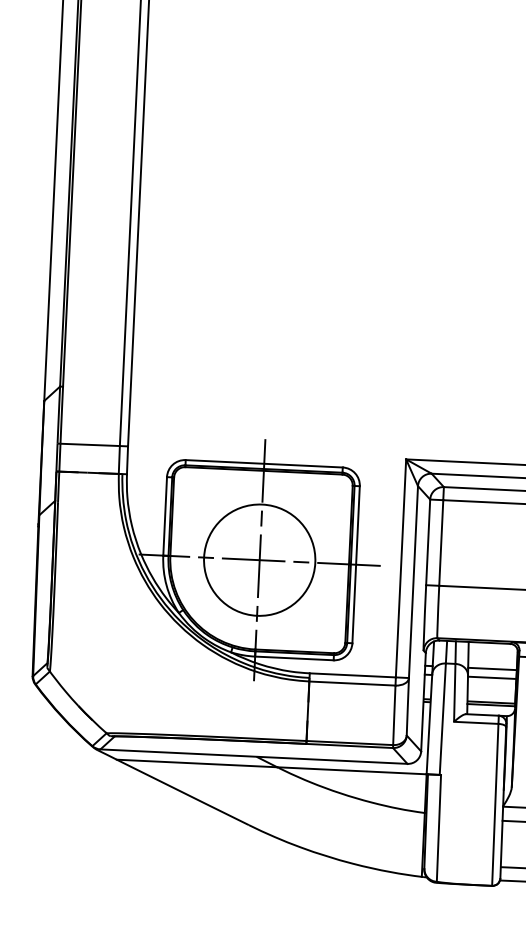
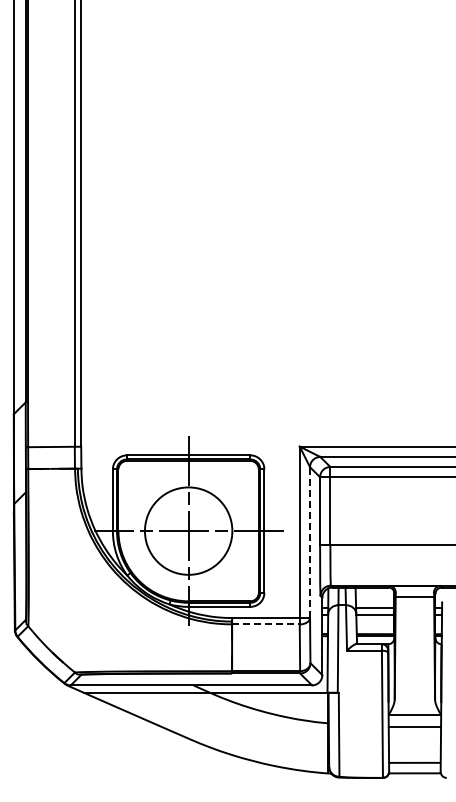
line: (414, 581) -> (310, 542), solid -> dashed
line: (351, 683) -> (265, 624), solid -> dashed

